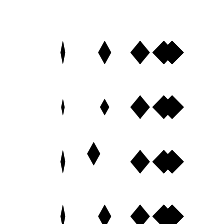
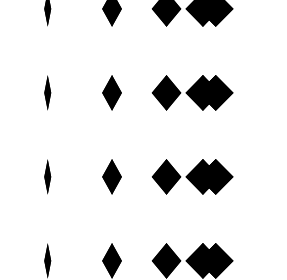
part: (104, 106) -> (111, 91), size x1.43
part: (62, 107) -> (47, 93), size x1.43
part: (93, 153) -> (111, 176), moved

